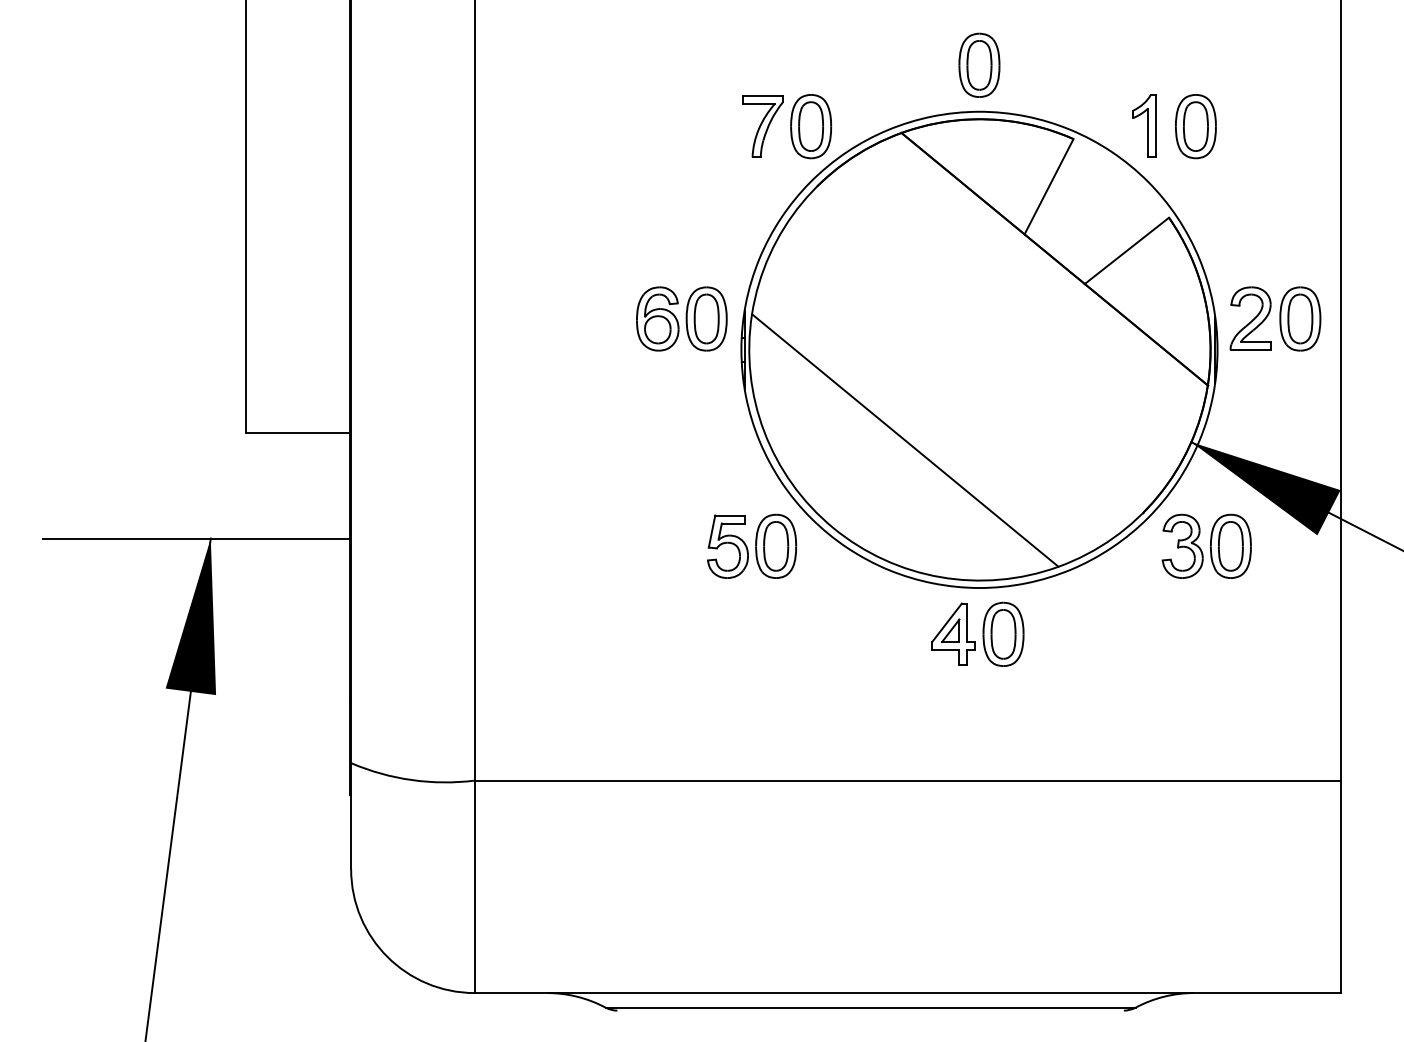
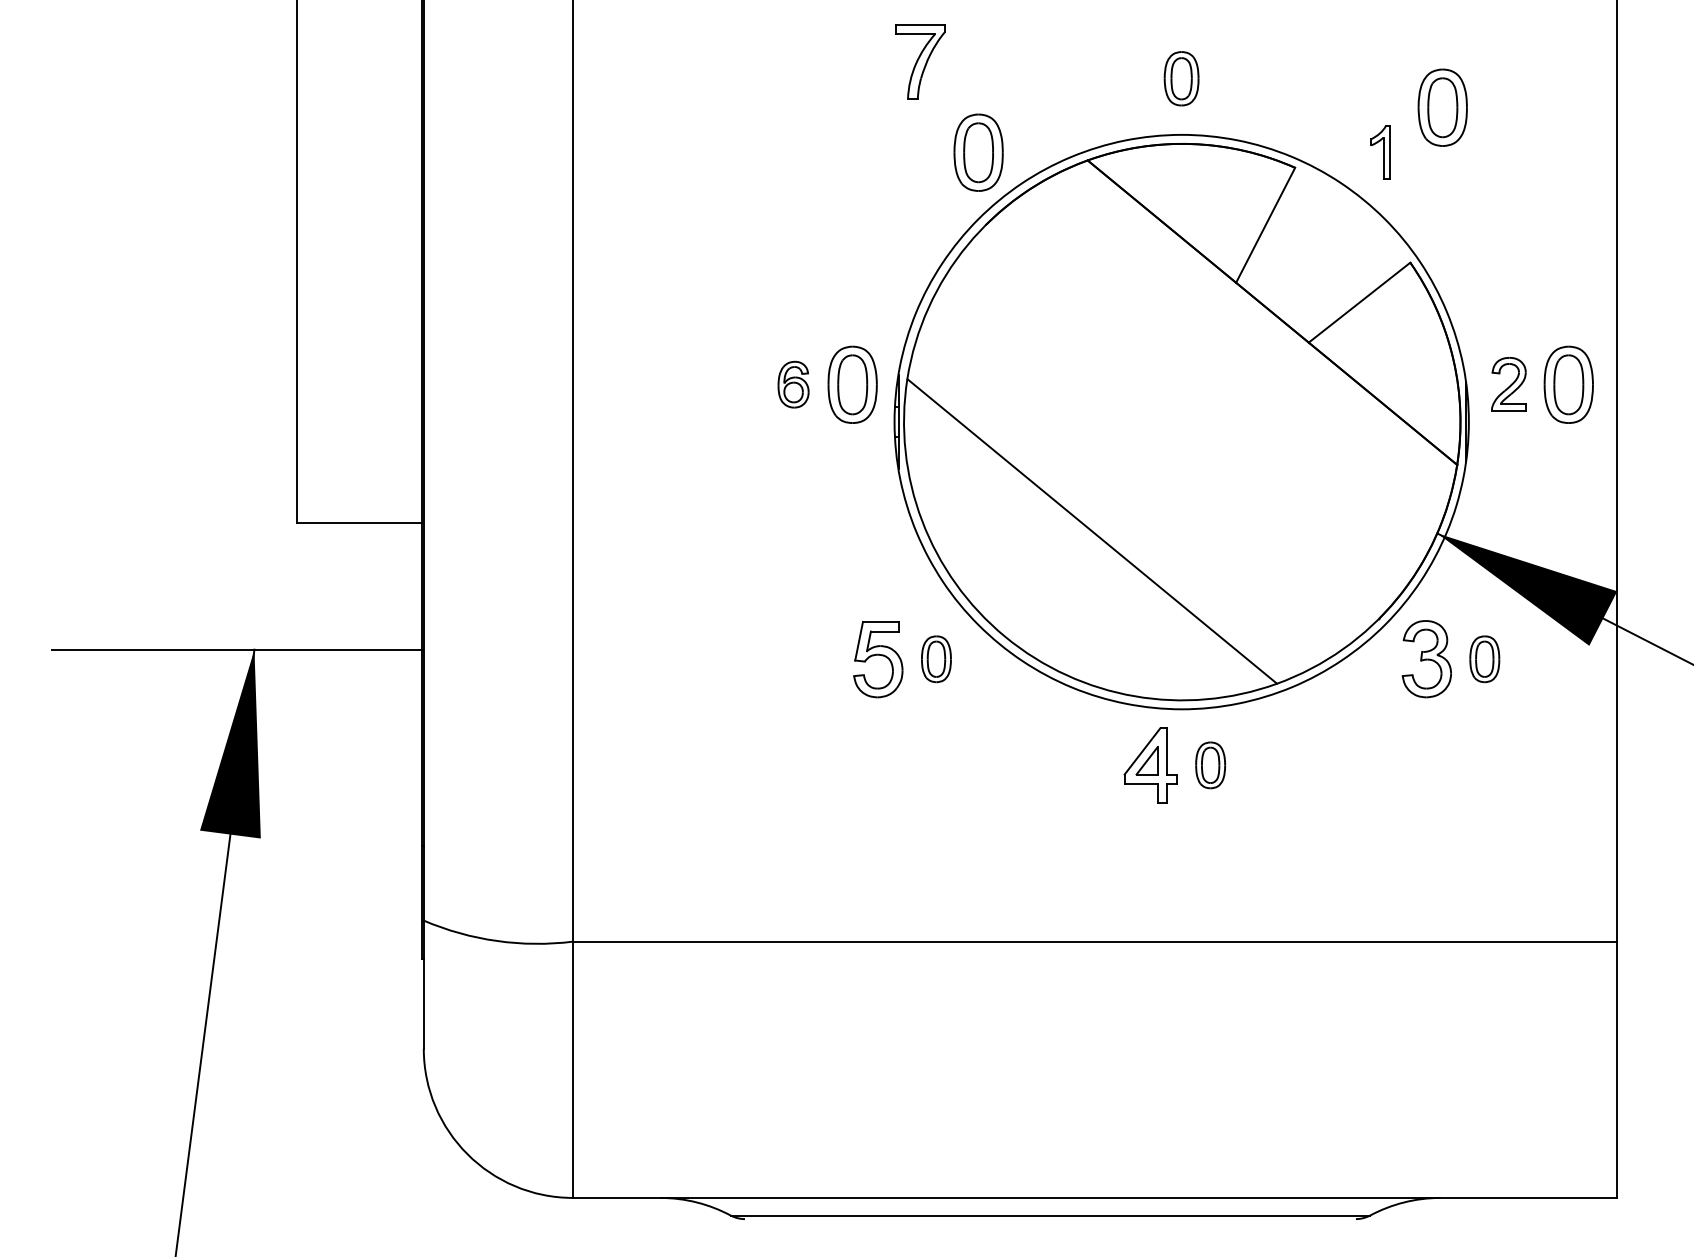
part: (979, 65) -> (1181, 78), size x0.7
part: (762, 126) -> (920, 61), moved
part: (1144, 126) -> (1380, 152), size x0.7
part: (1195, 126) -> (1442, 107), moved
part: (1250, 317) -> (1508, 383), size x0.7
part: (657, 318) -> (793, 384), size x0.6
part: (776, 546) -> (936, 659), size x0.6
part: (1230, 546) -> (1484, 659), size x0.6
part: (1003, 634) -> (1210, 765), size x0.6

